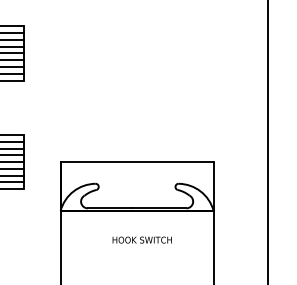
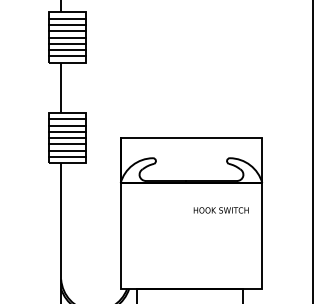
text: (141, 240) -> (220, 210), moved

